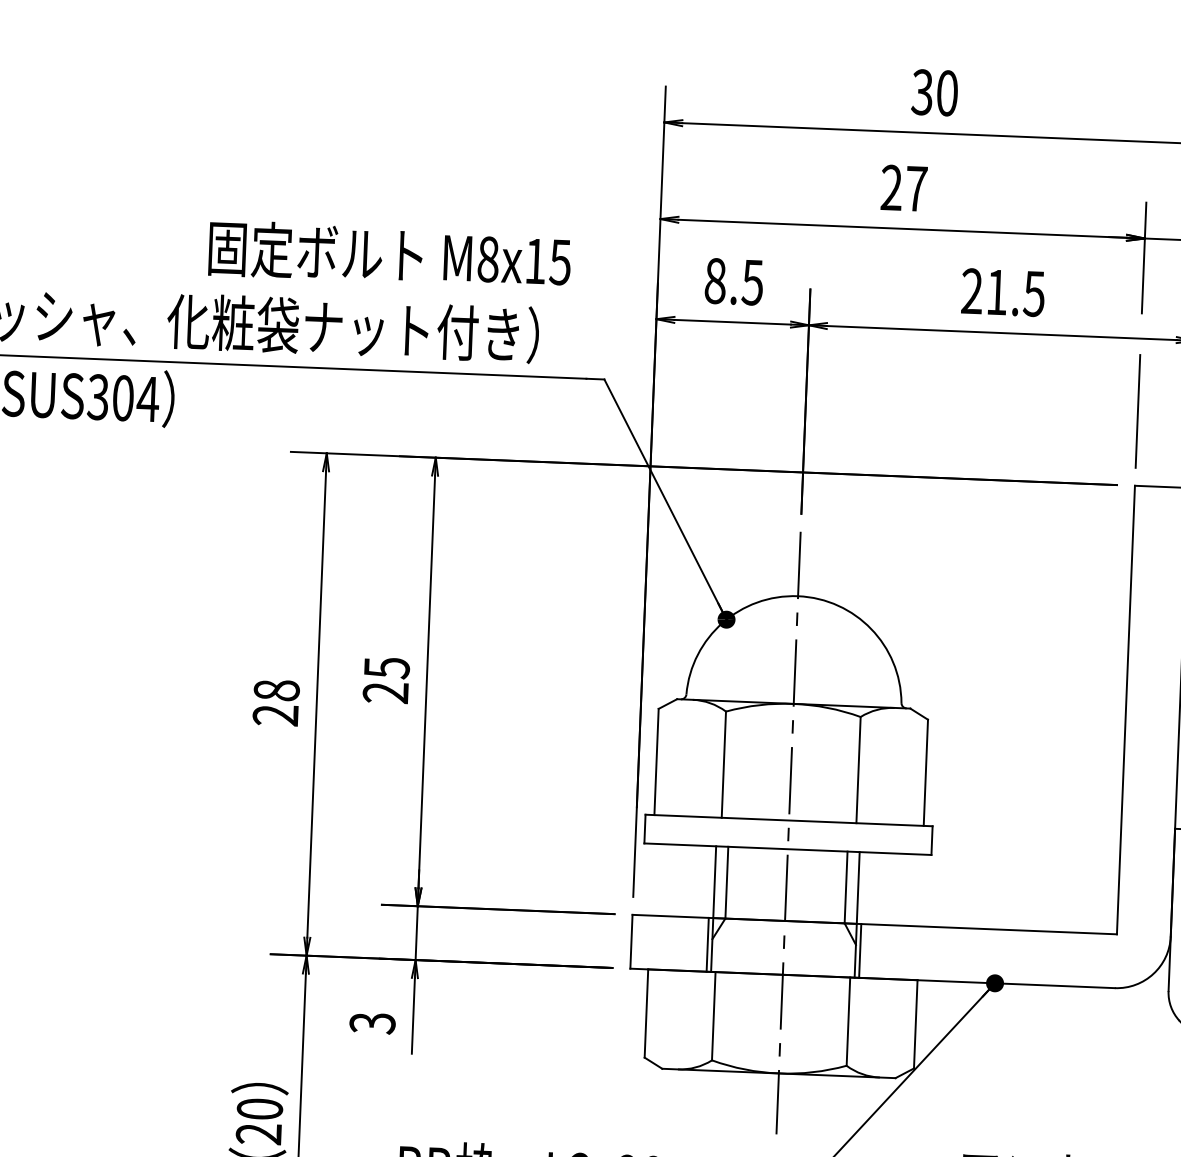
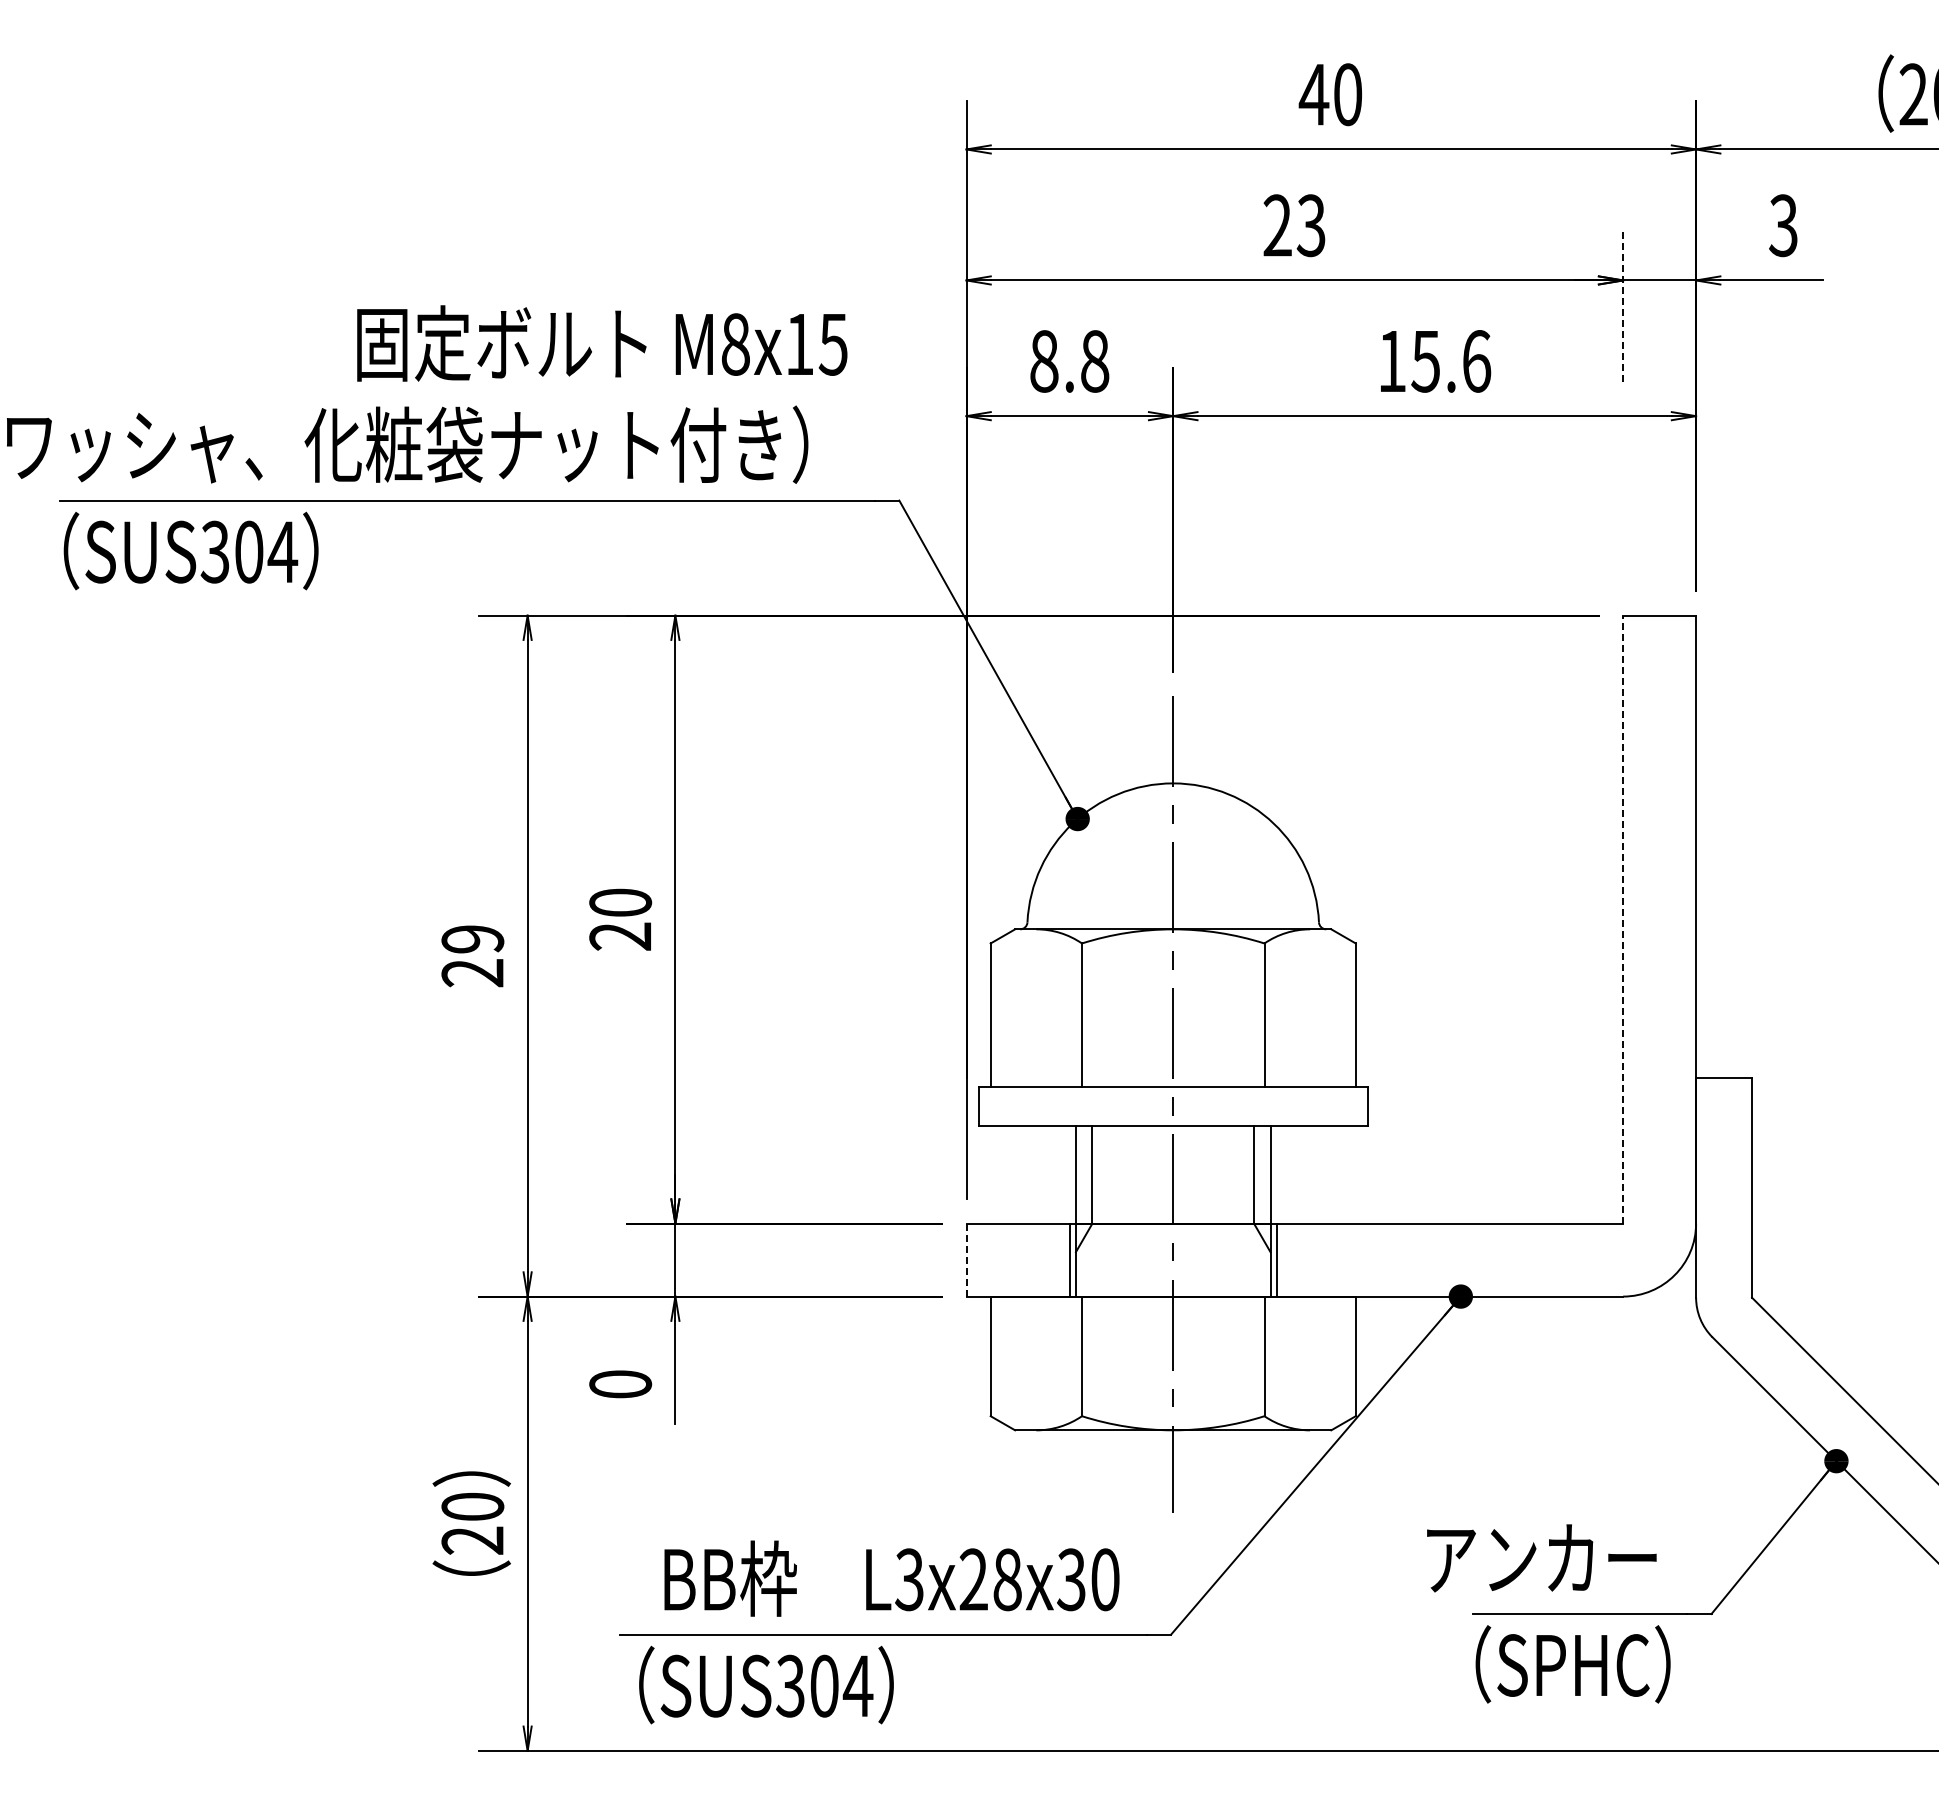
text: (921, 92) -> (1313, 94), 30 -> 40
text: (915, 188) -> (1310, 225), 27 -> 23
line: (1144, 257) -> (1623, 306), solid -> dashed
text: (752, 282) -> (1094, 361), 8.5 -> 8.8
text: (1003, 292) -> (1434, 361), 21.5 -> 15.6
line: (1138, 411) -> (1623, 514), removed
text: (386, 667) -> (620, 902), 25 -> 20
text: (276, 690) -> (472, 939), 28 -> 29
line: (1126, 709) -> (1623, 919), solid -> dashed
line: (631, 942) -> (966, 1260), solid -> dashed
text: (372, 1023) -> (620, 1384), 3 -> 0

